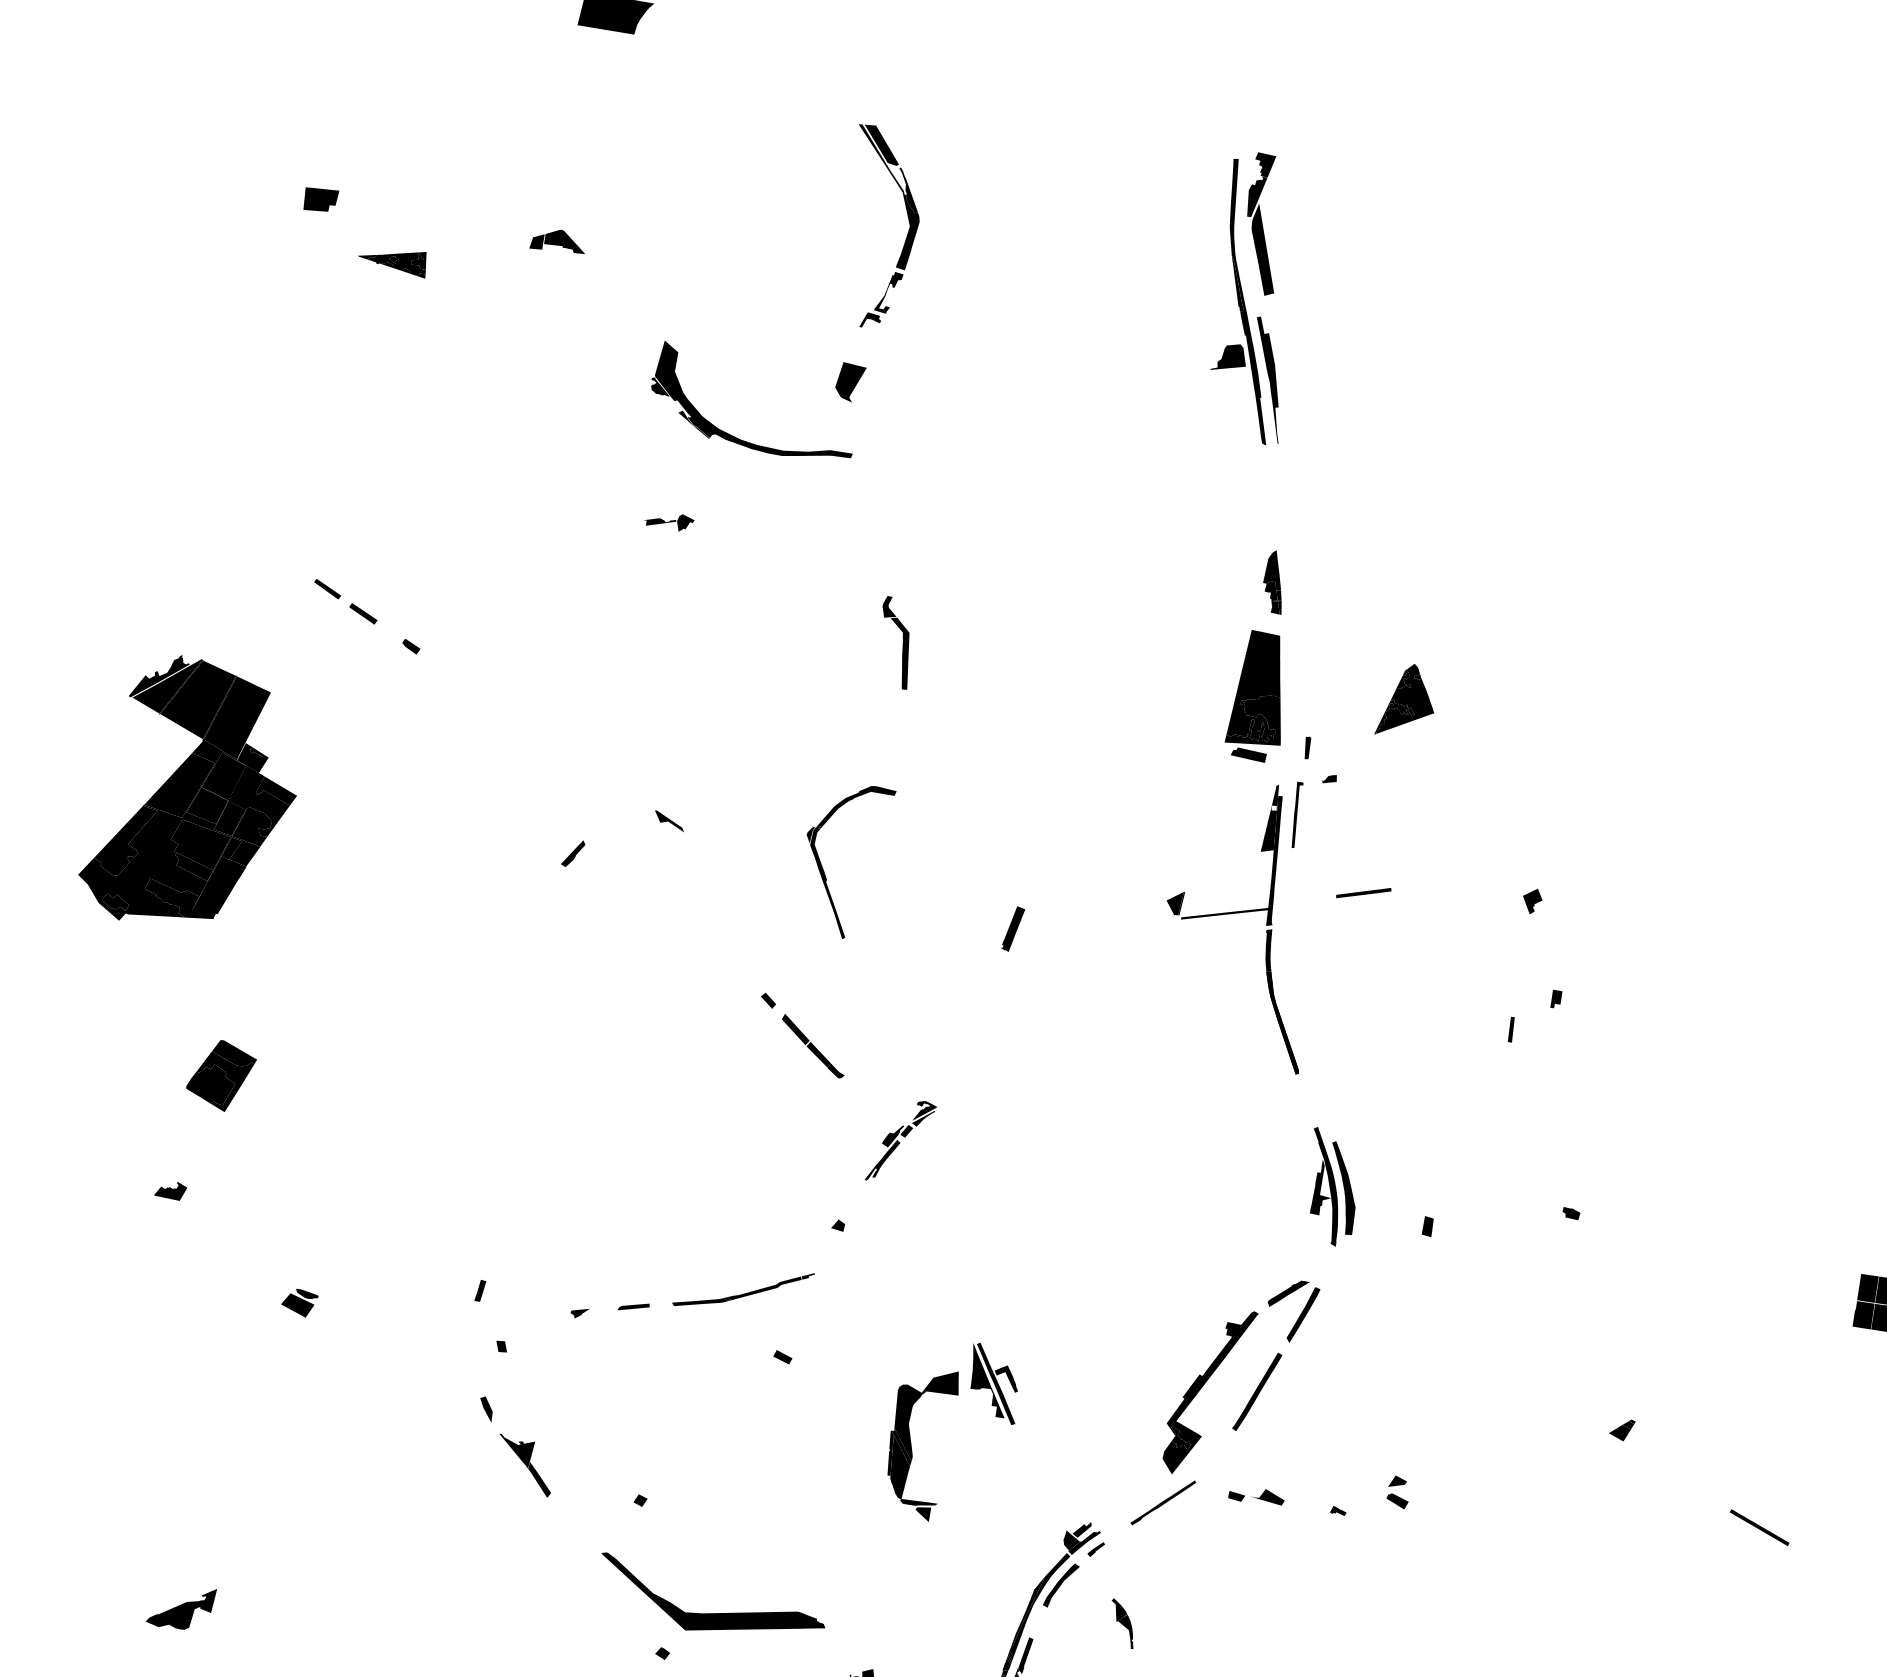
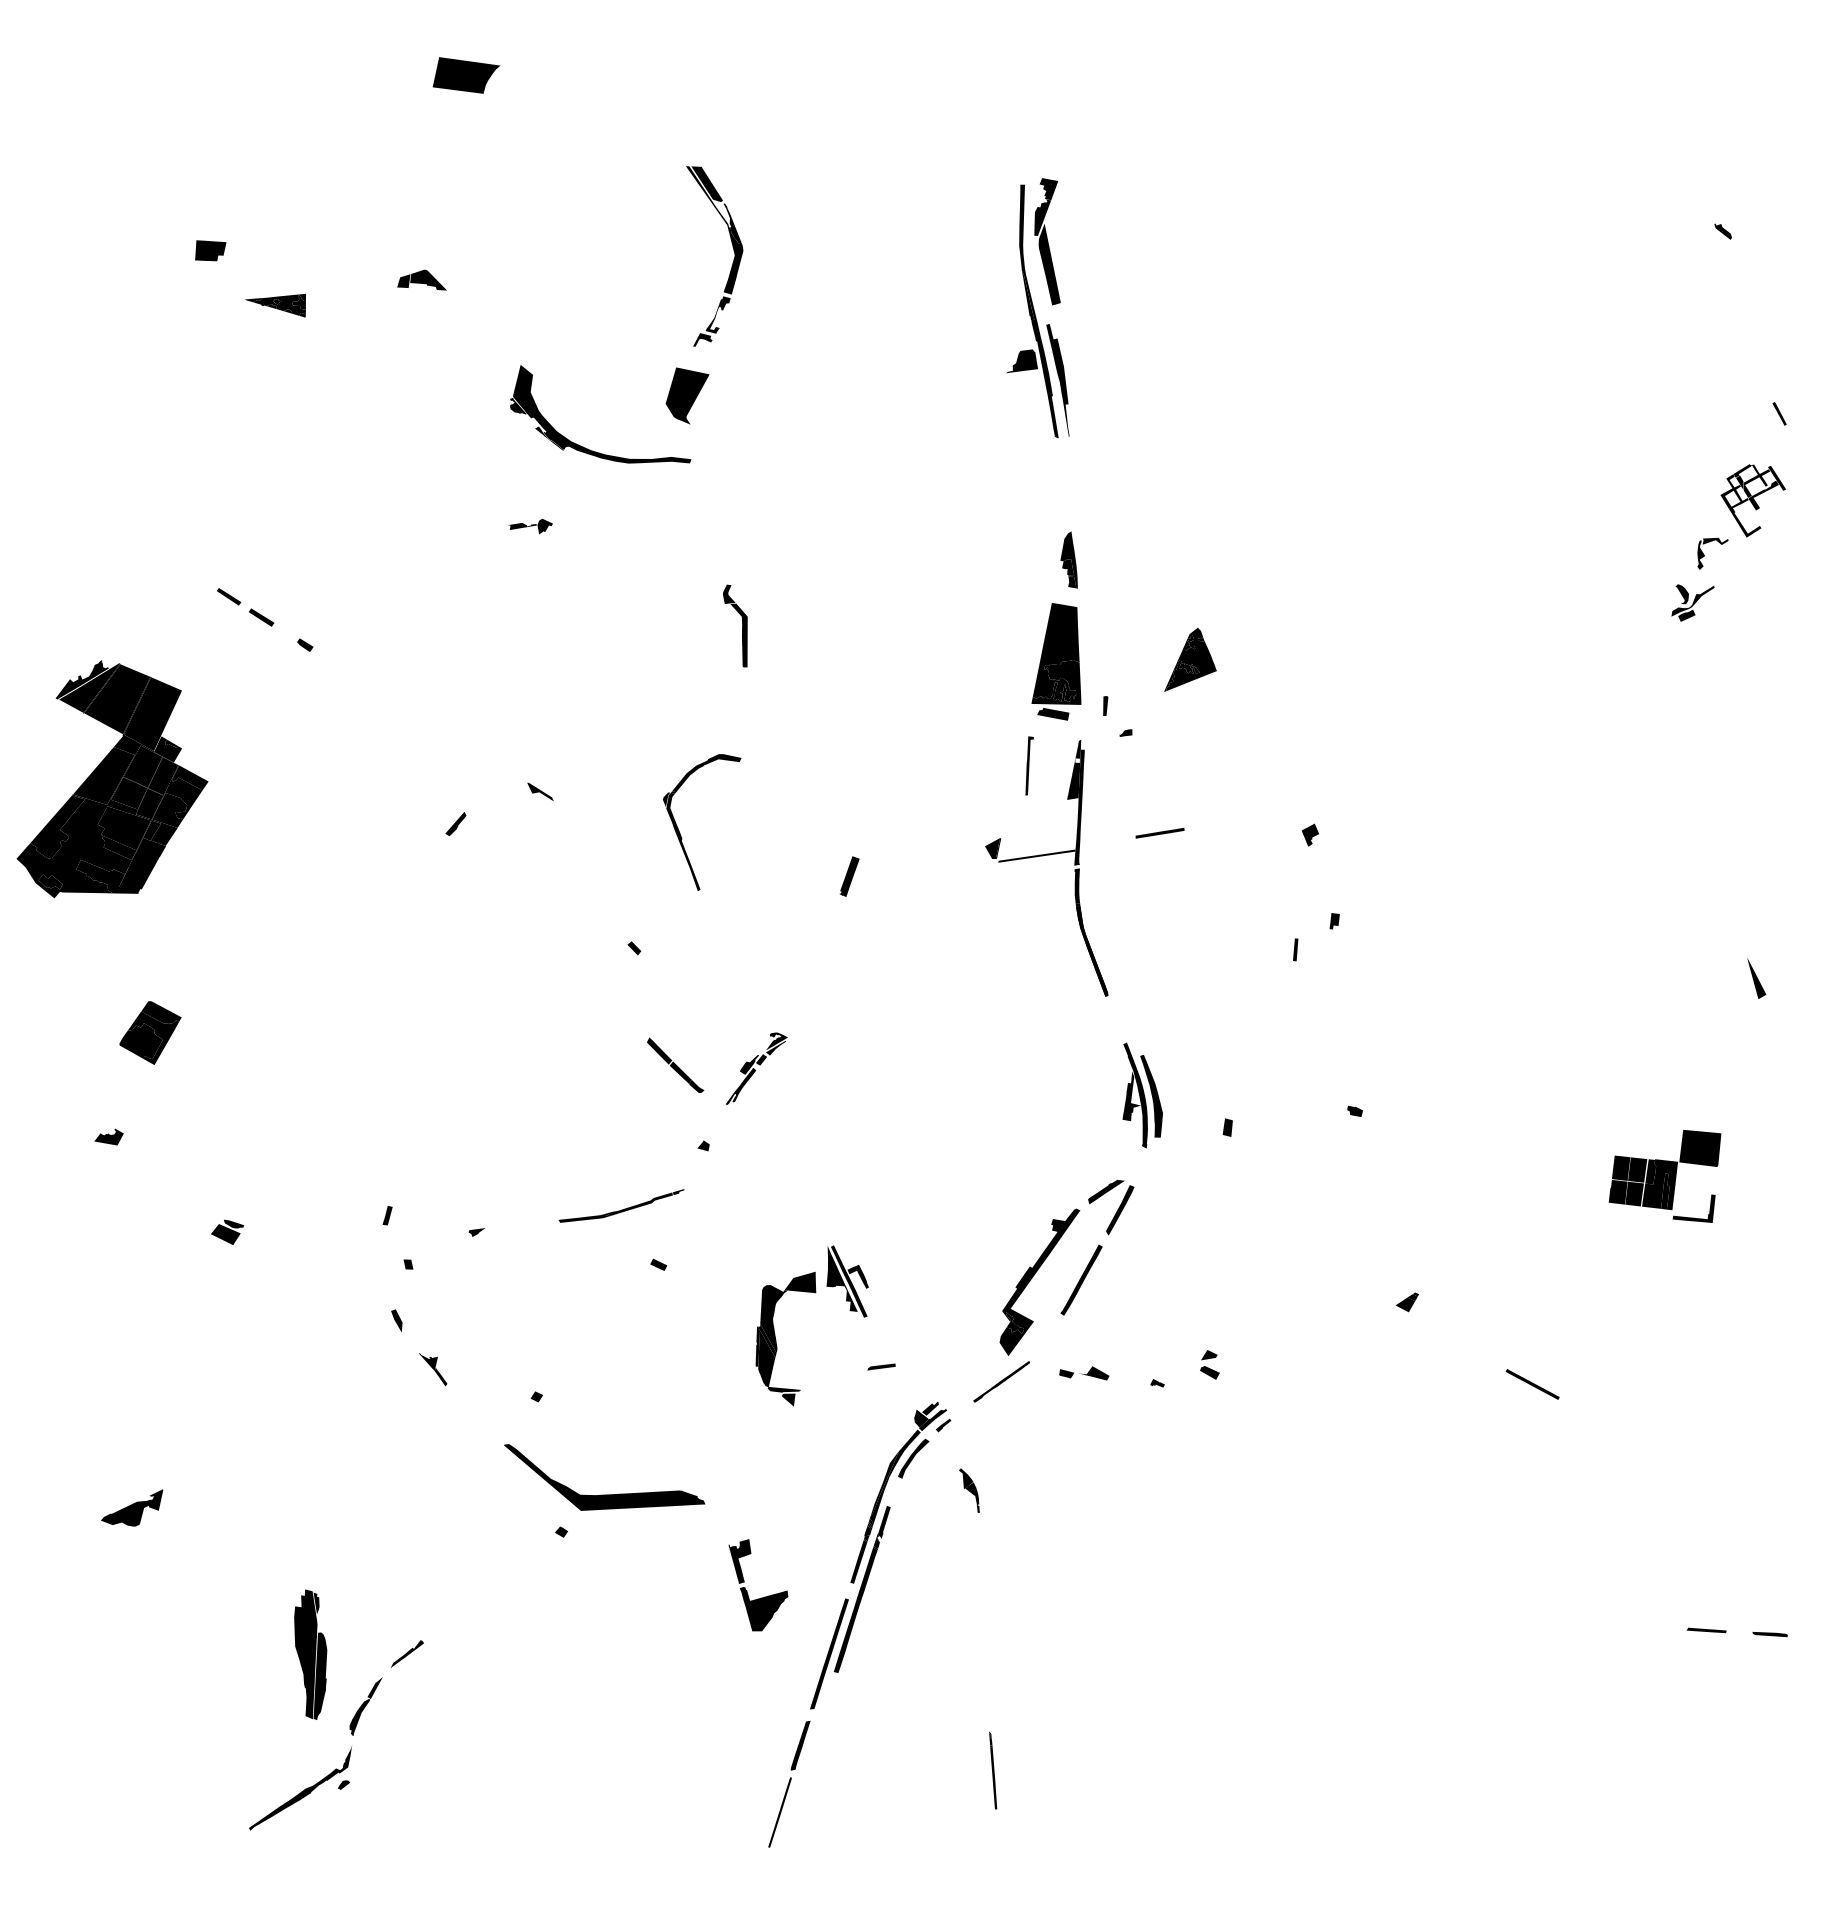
part: (849, 381) -> (686, 395), size x1.6
part: (1297, 814) -> (1029, 765), moved
part: (813, 1045) -> (675, 1064), moved
part: (633, 1306) -> (881, 1366), moved
part: (524, 1465) -> (432, 1369), size x0.6

